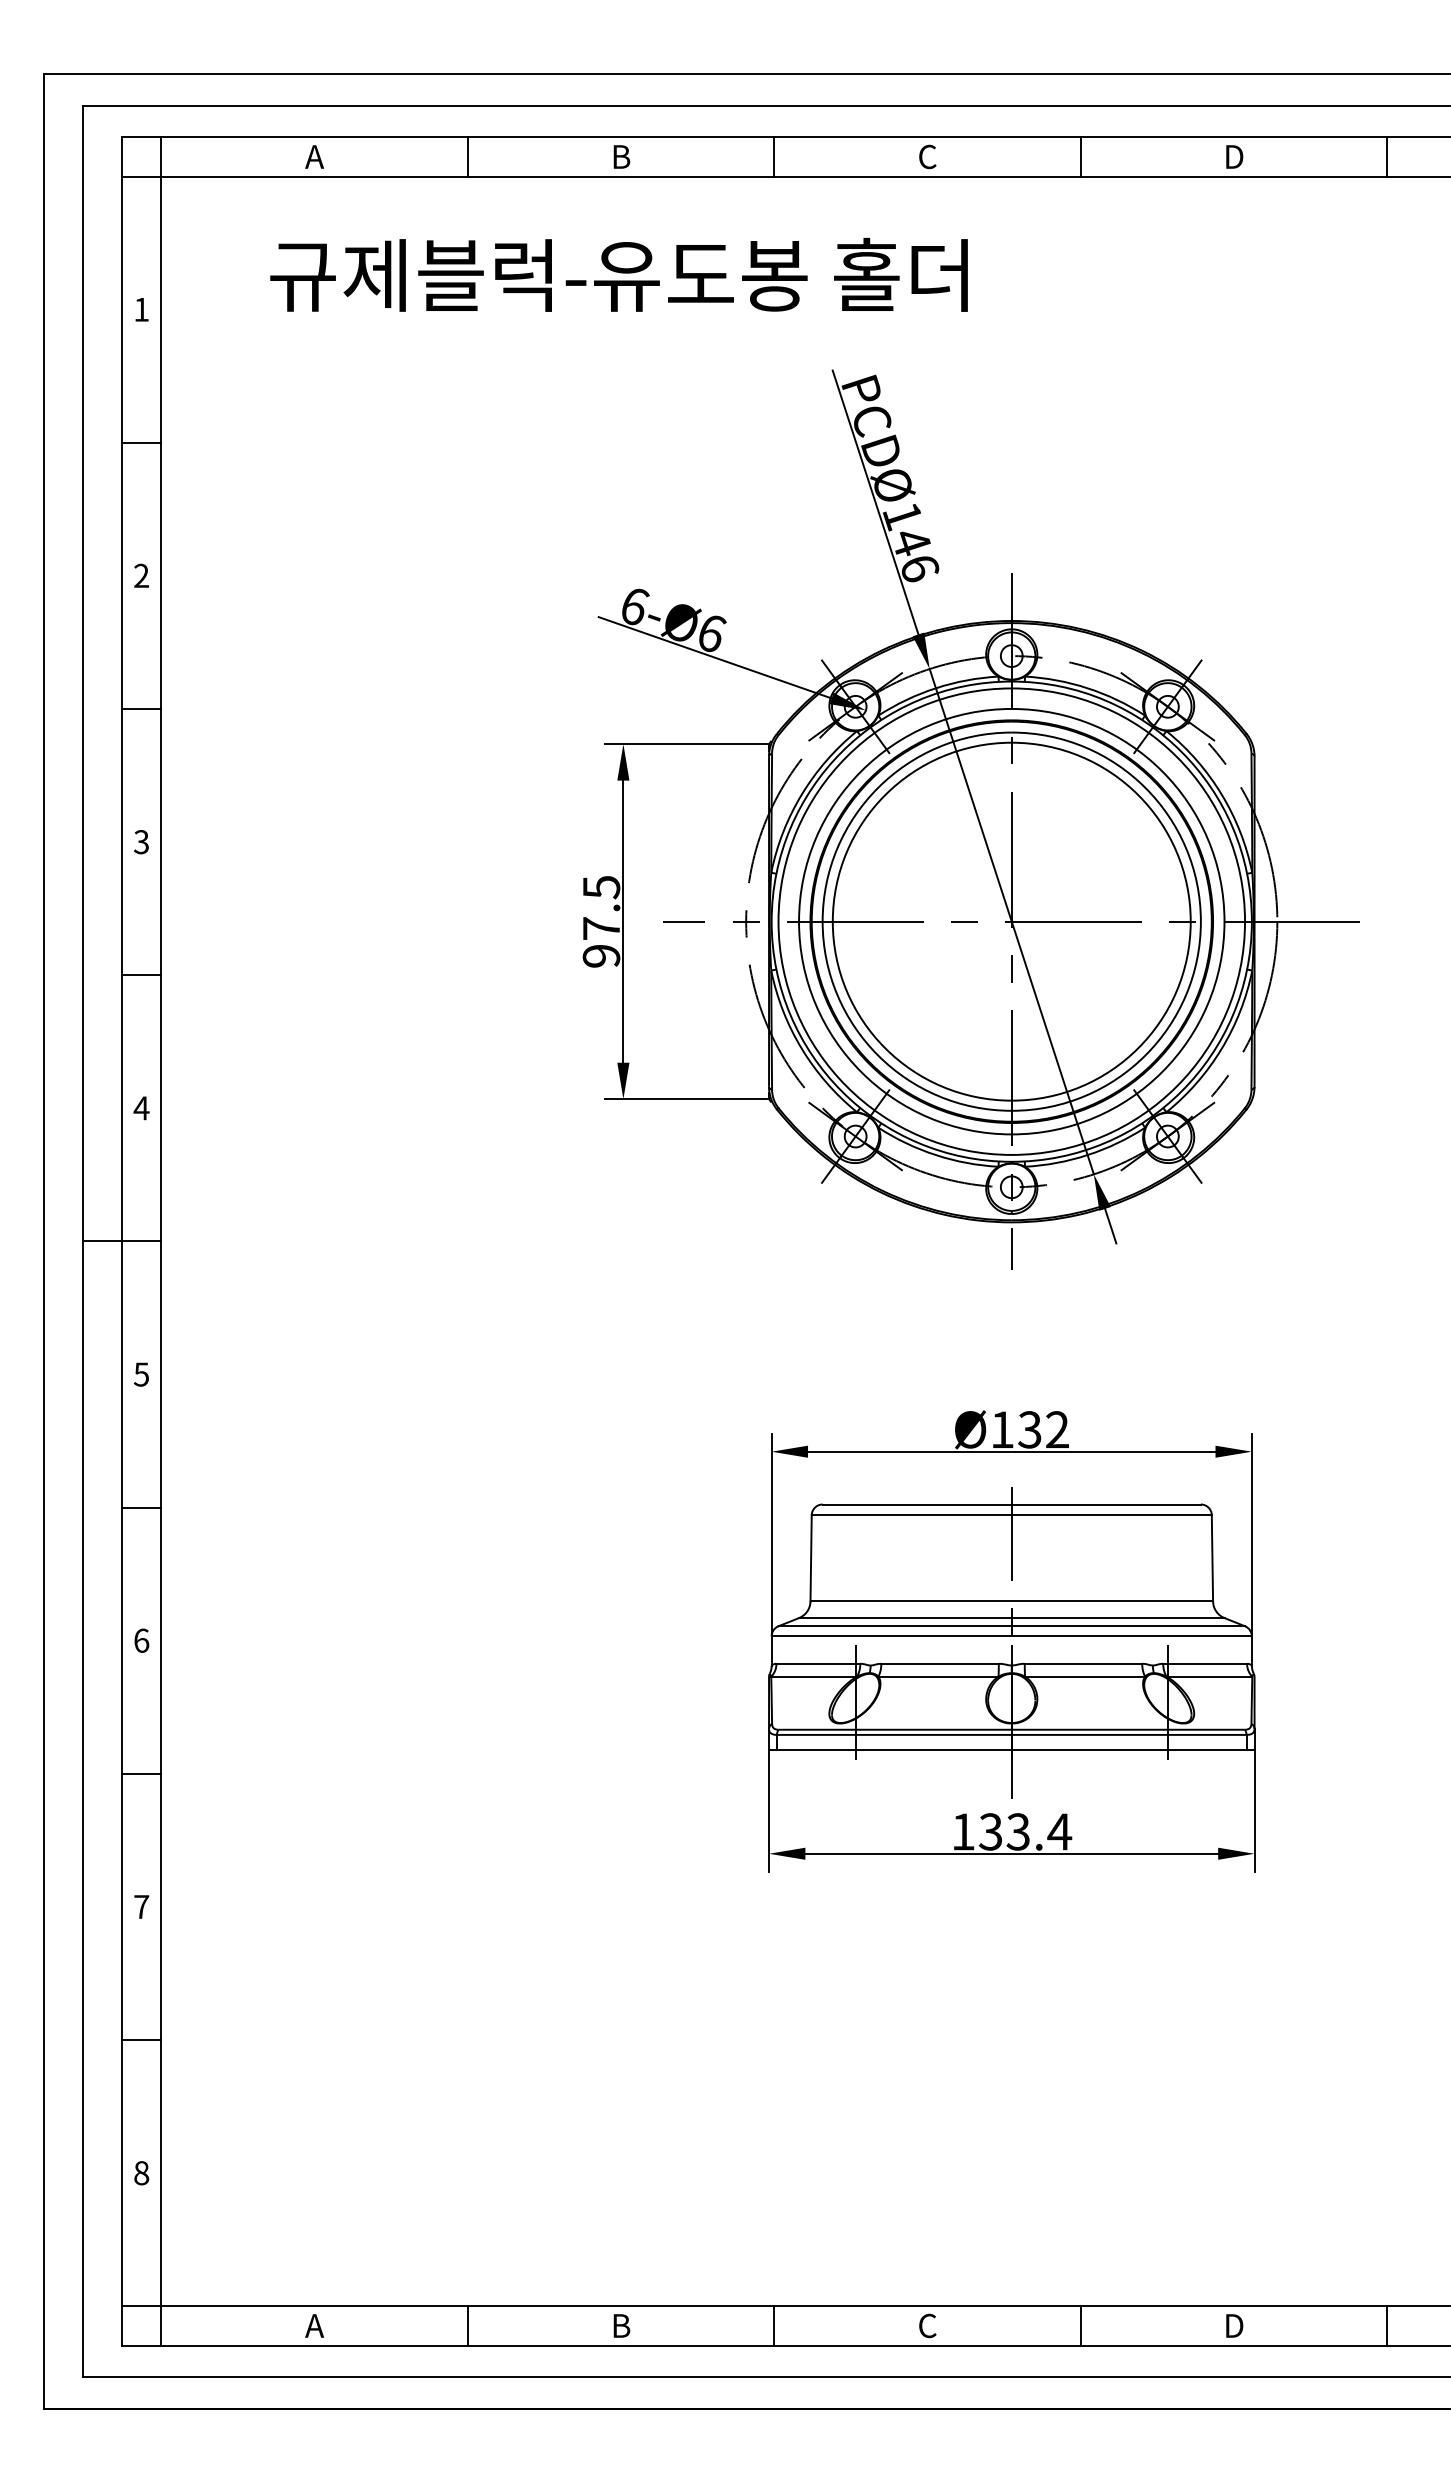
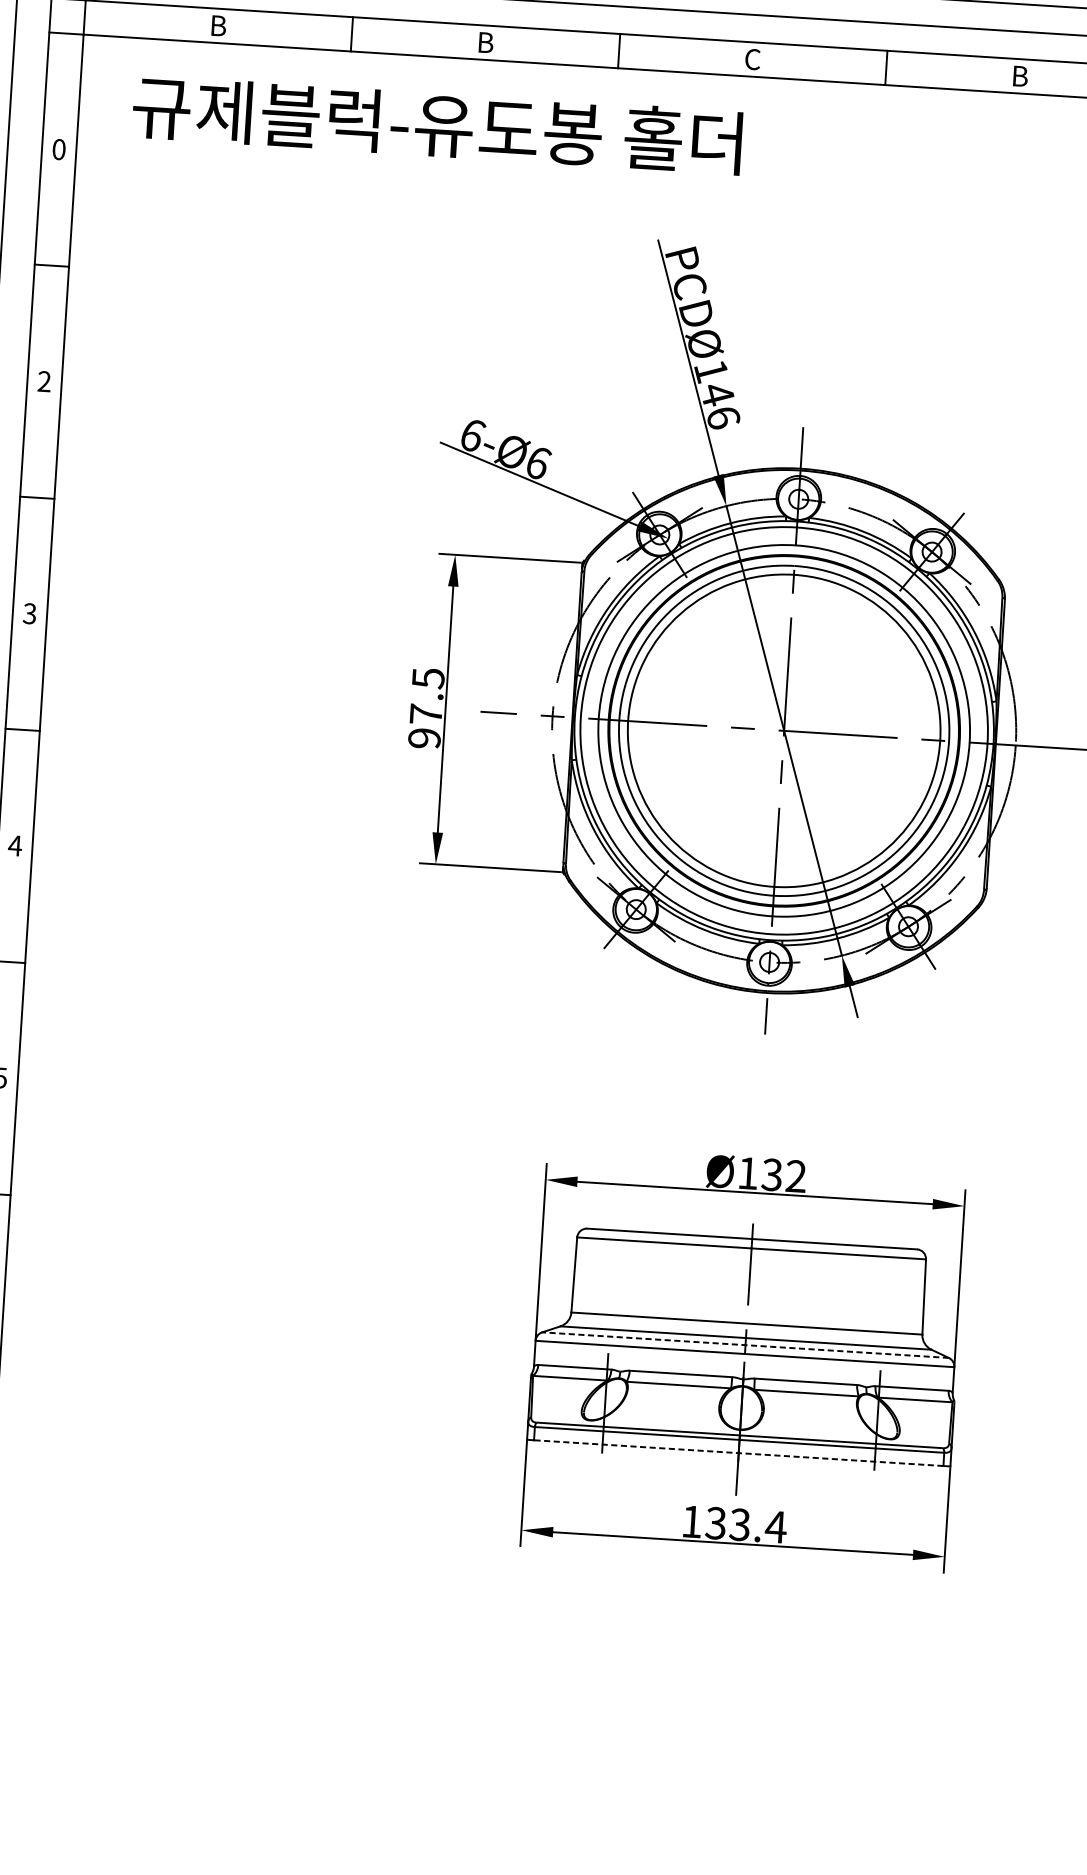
text: (314, 156) -> (218, 25), A -> B
text: (1234, 156) -> (1020, 75), D -> B
text: (618, 274) -> (436, 124), moved
text: (141, 309) -> (58, 149), 1 -> 0
line: (1011, 1626) -> (745, 1345), solid -> dashed
line: (1011, 1750) -> (738, 1453), solid -> dashed

